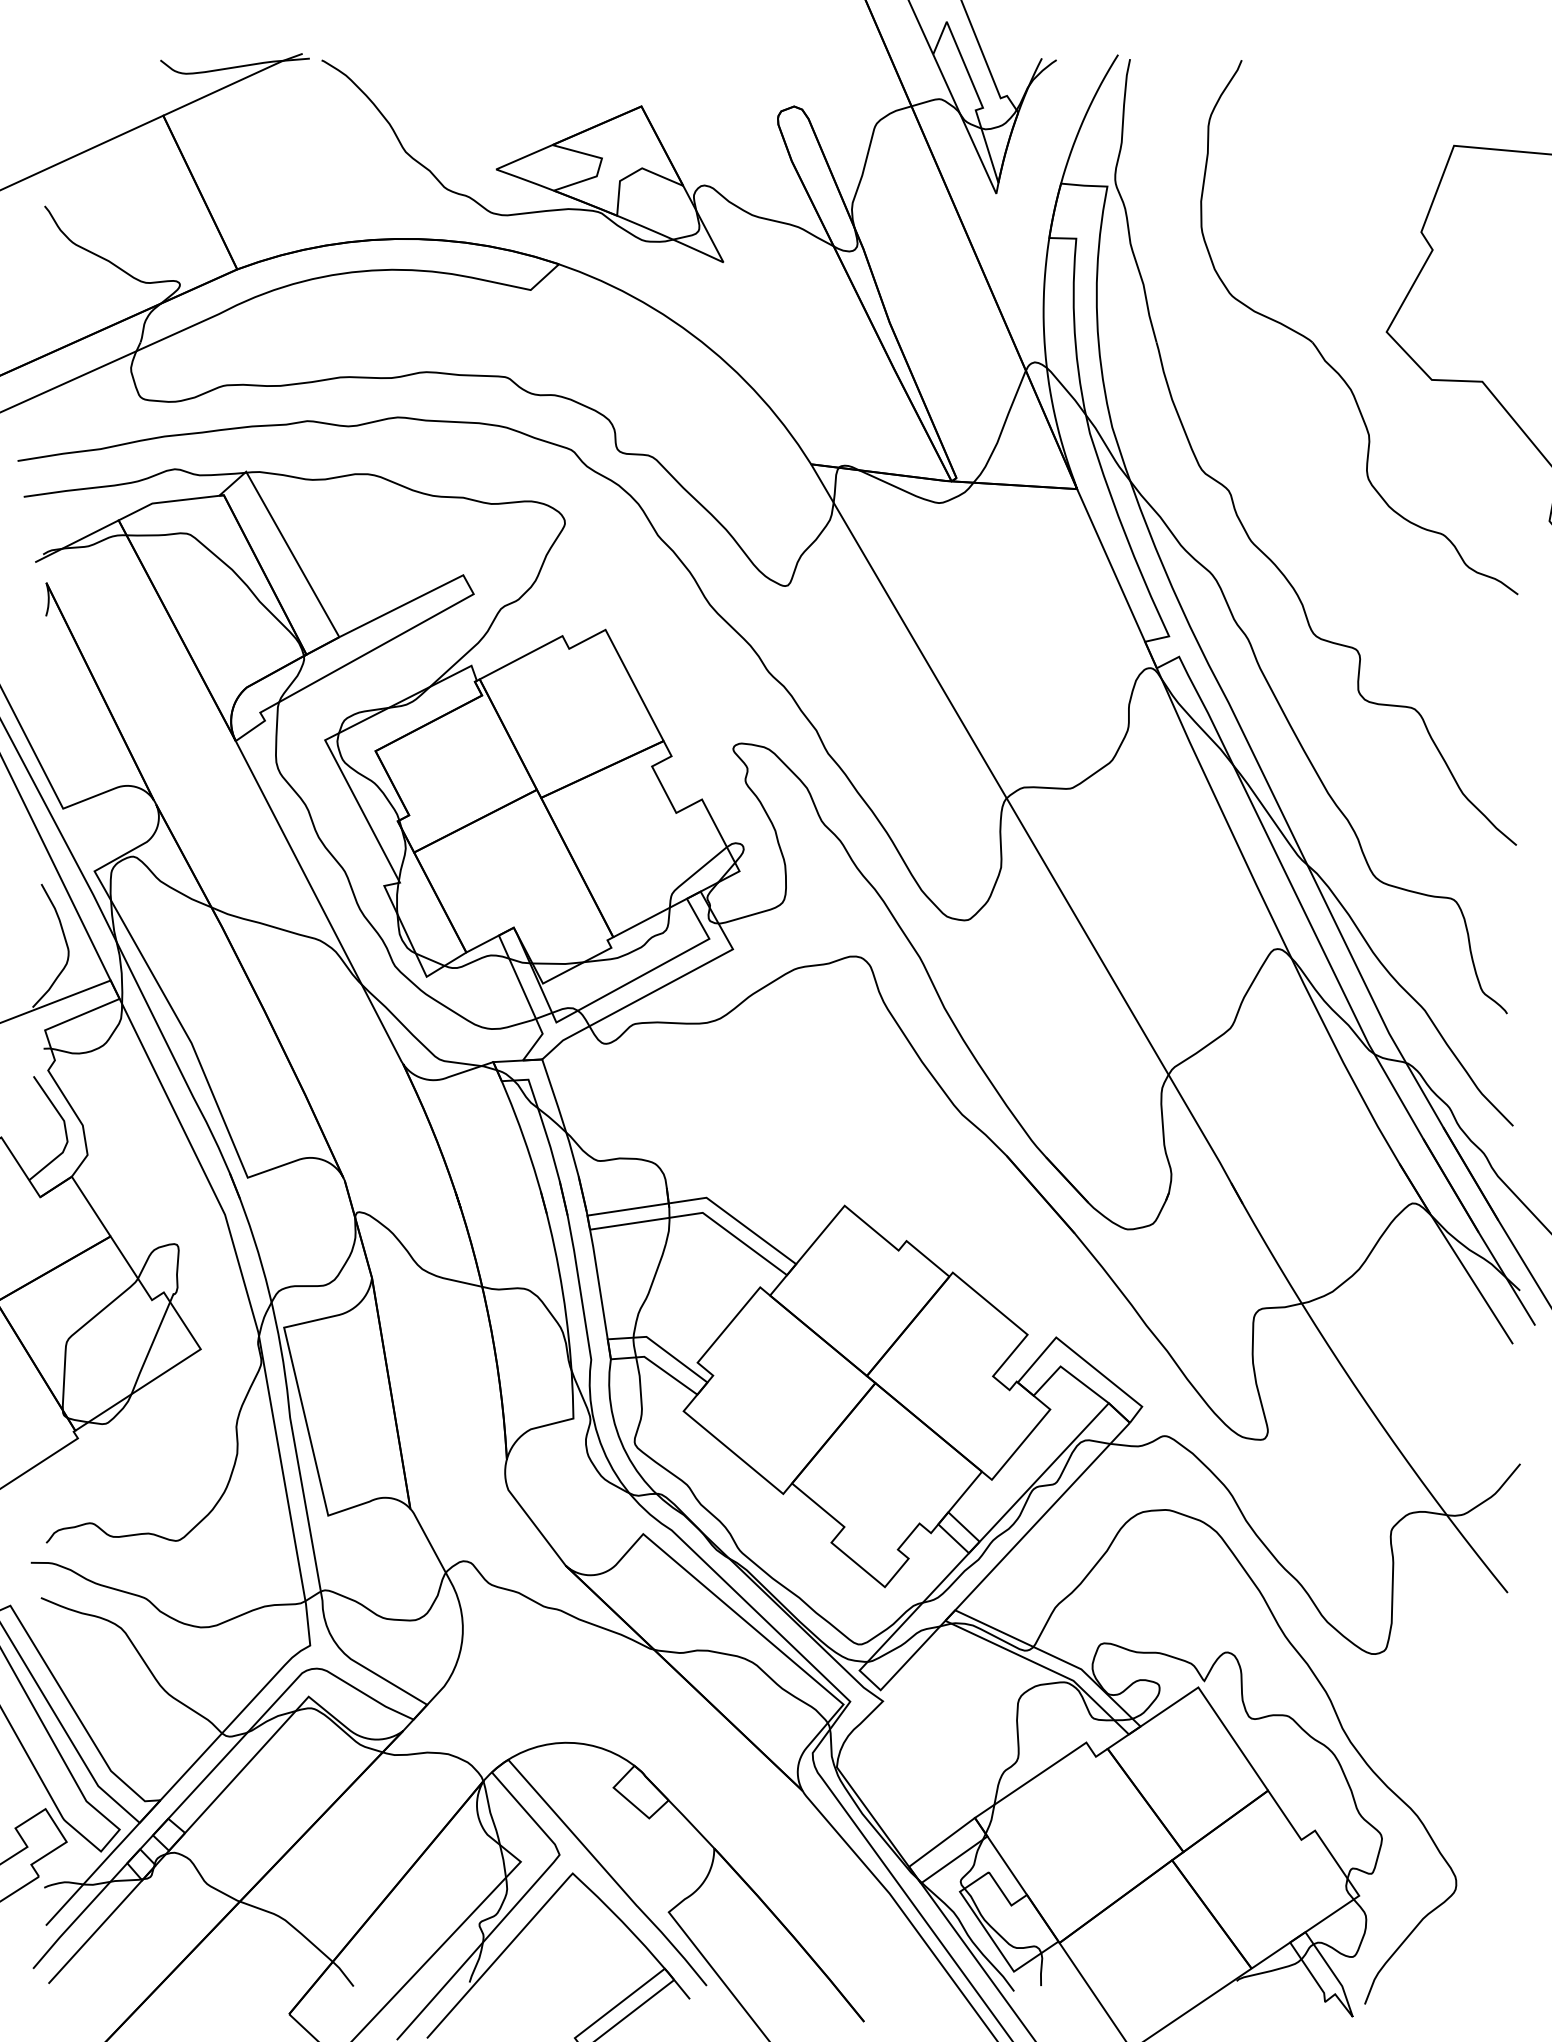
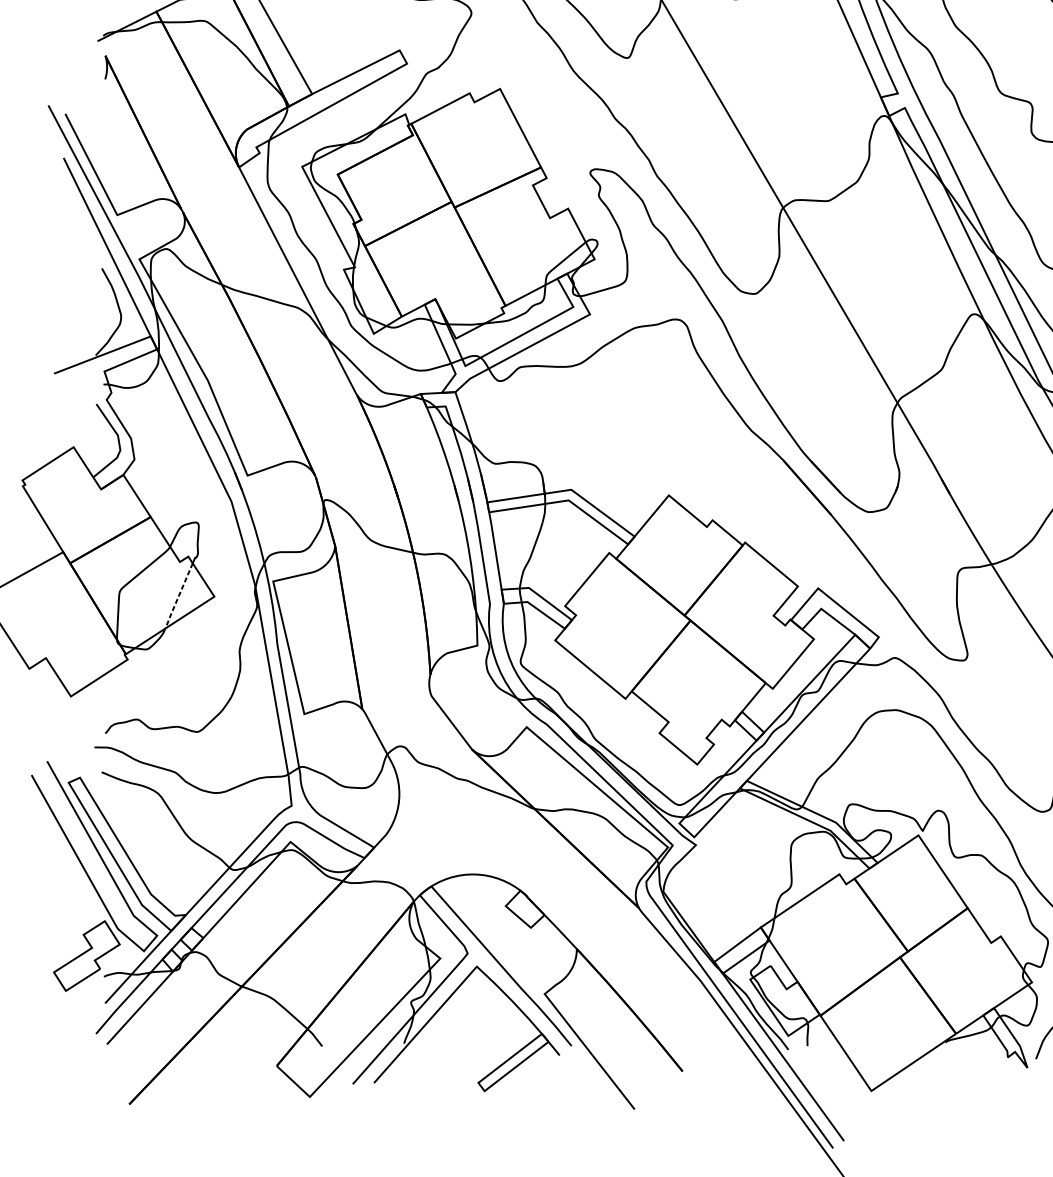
line: (150, 1348) -> (178, 596), solid -> dashed

